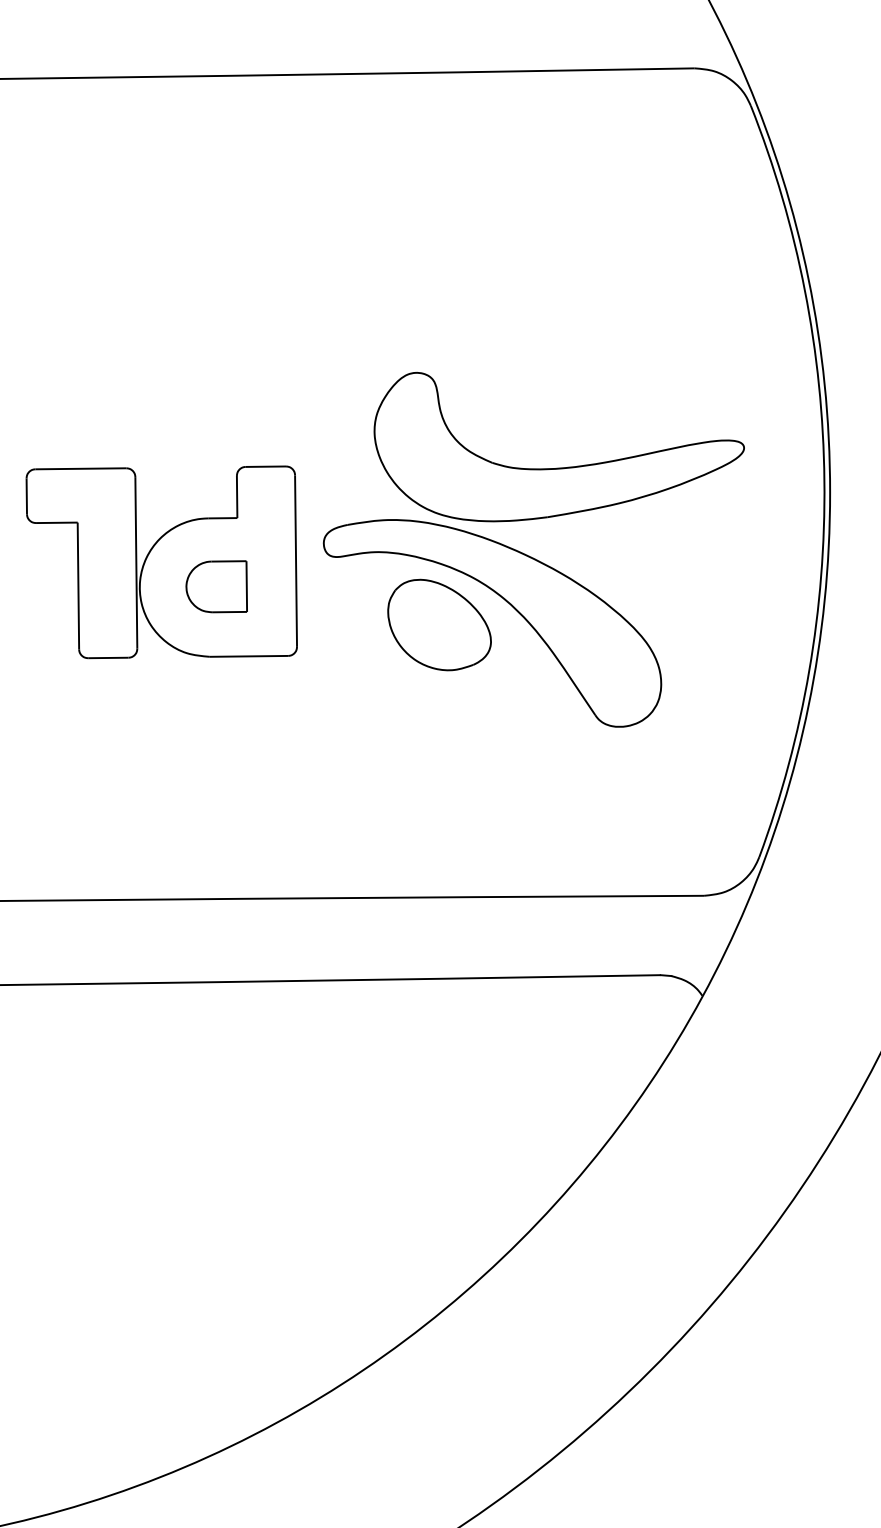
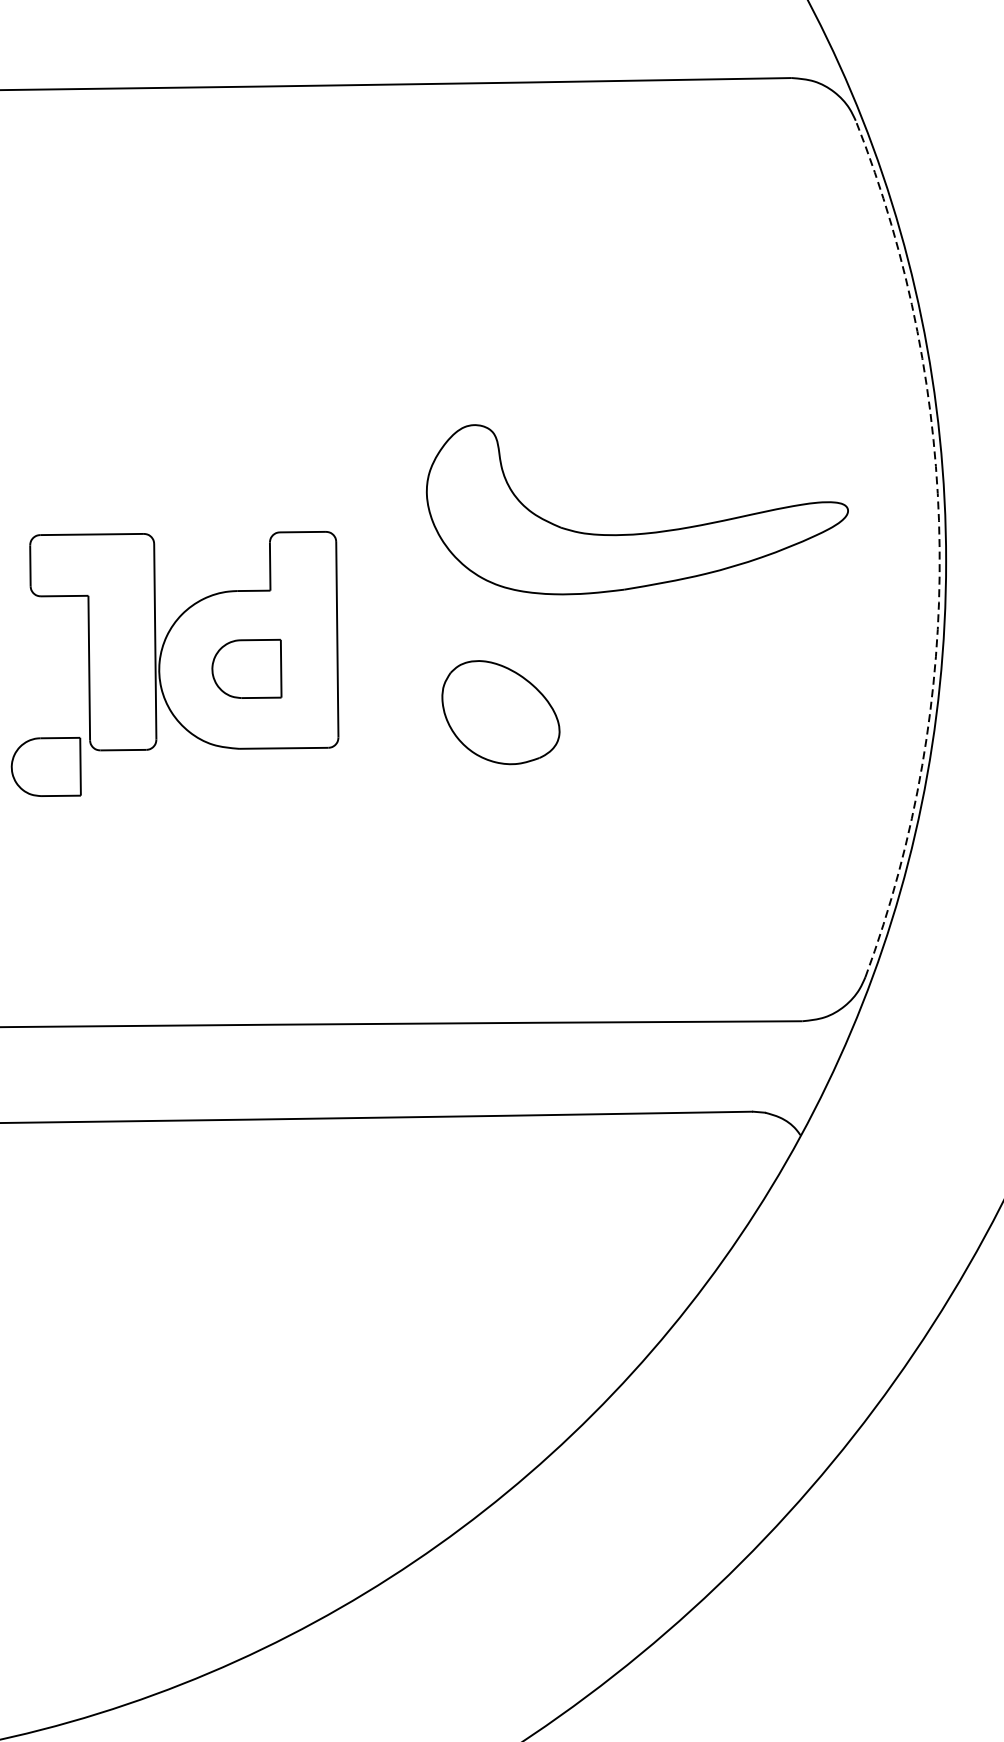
arc: (824, 480) -> (939, 547), solid -> dashed
part: (506, 602) -> (577, 686), removed
part: (40, 672) -> (46, 766), added

